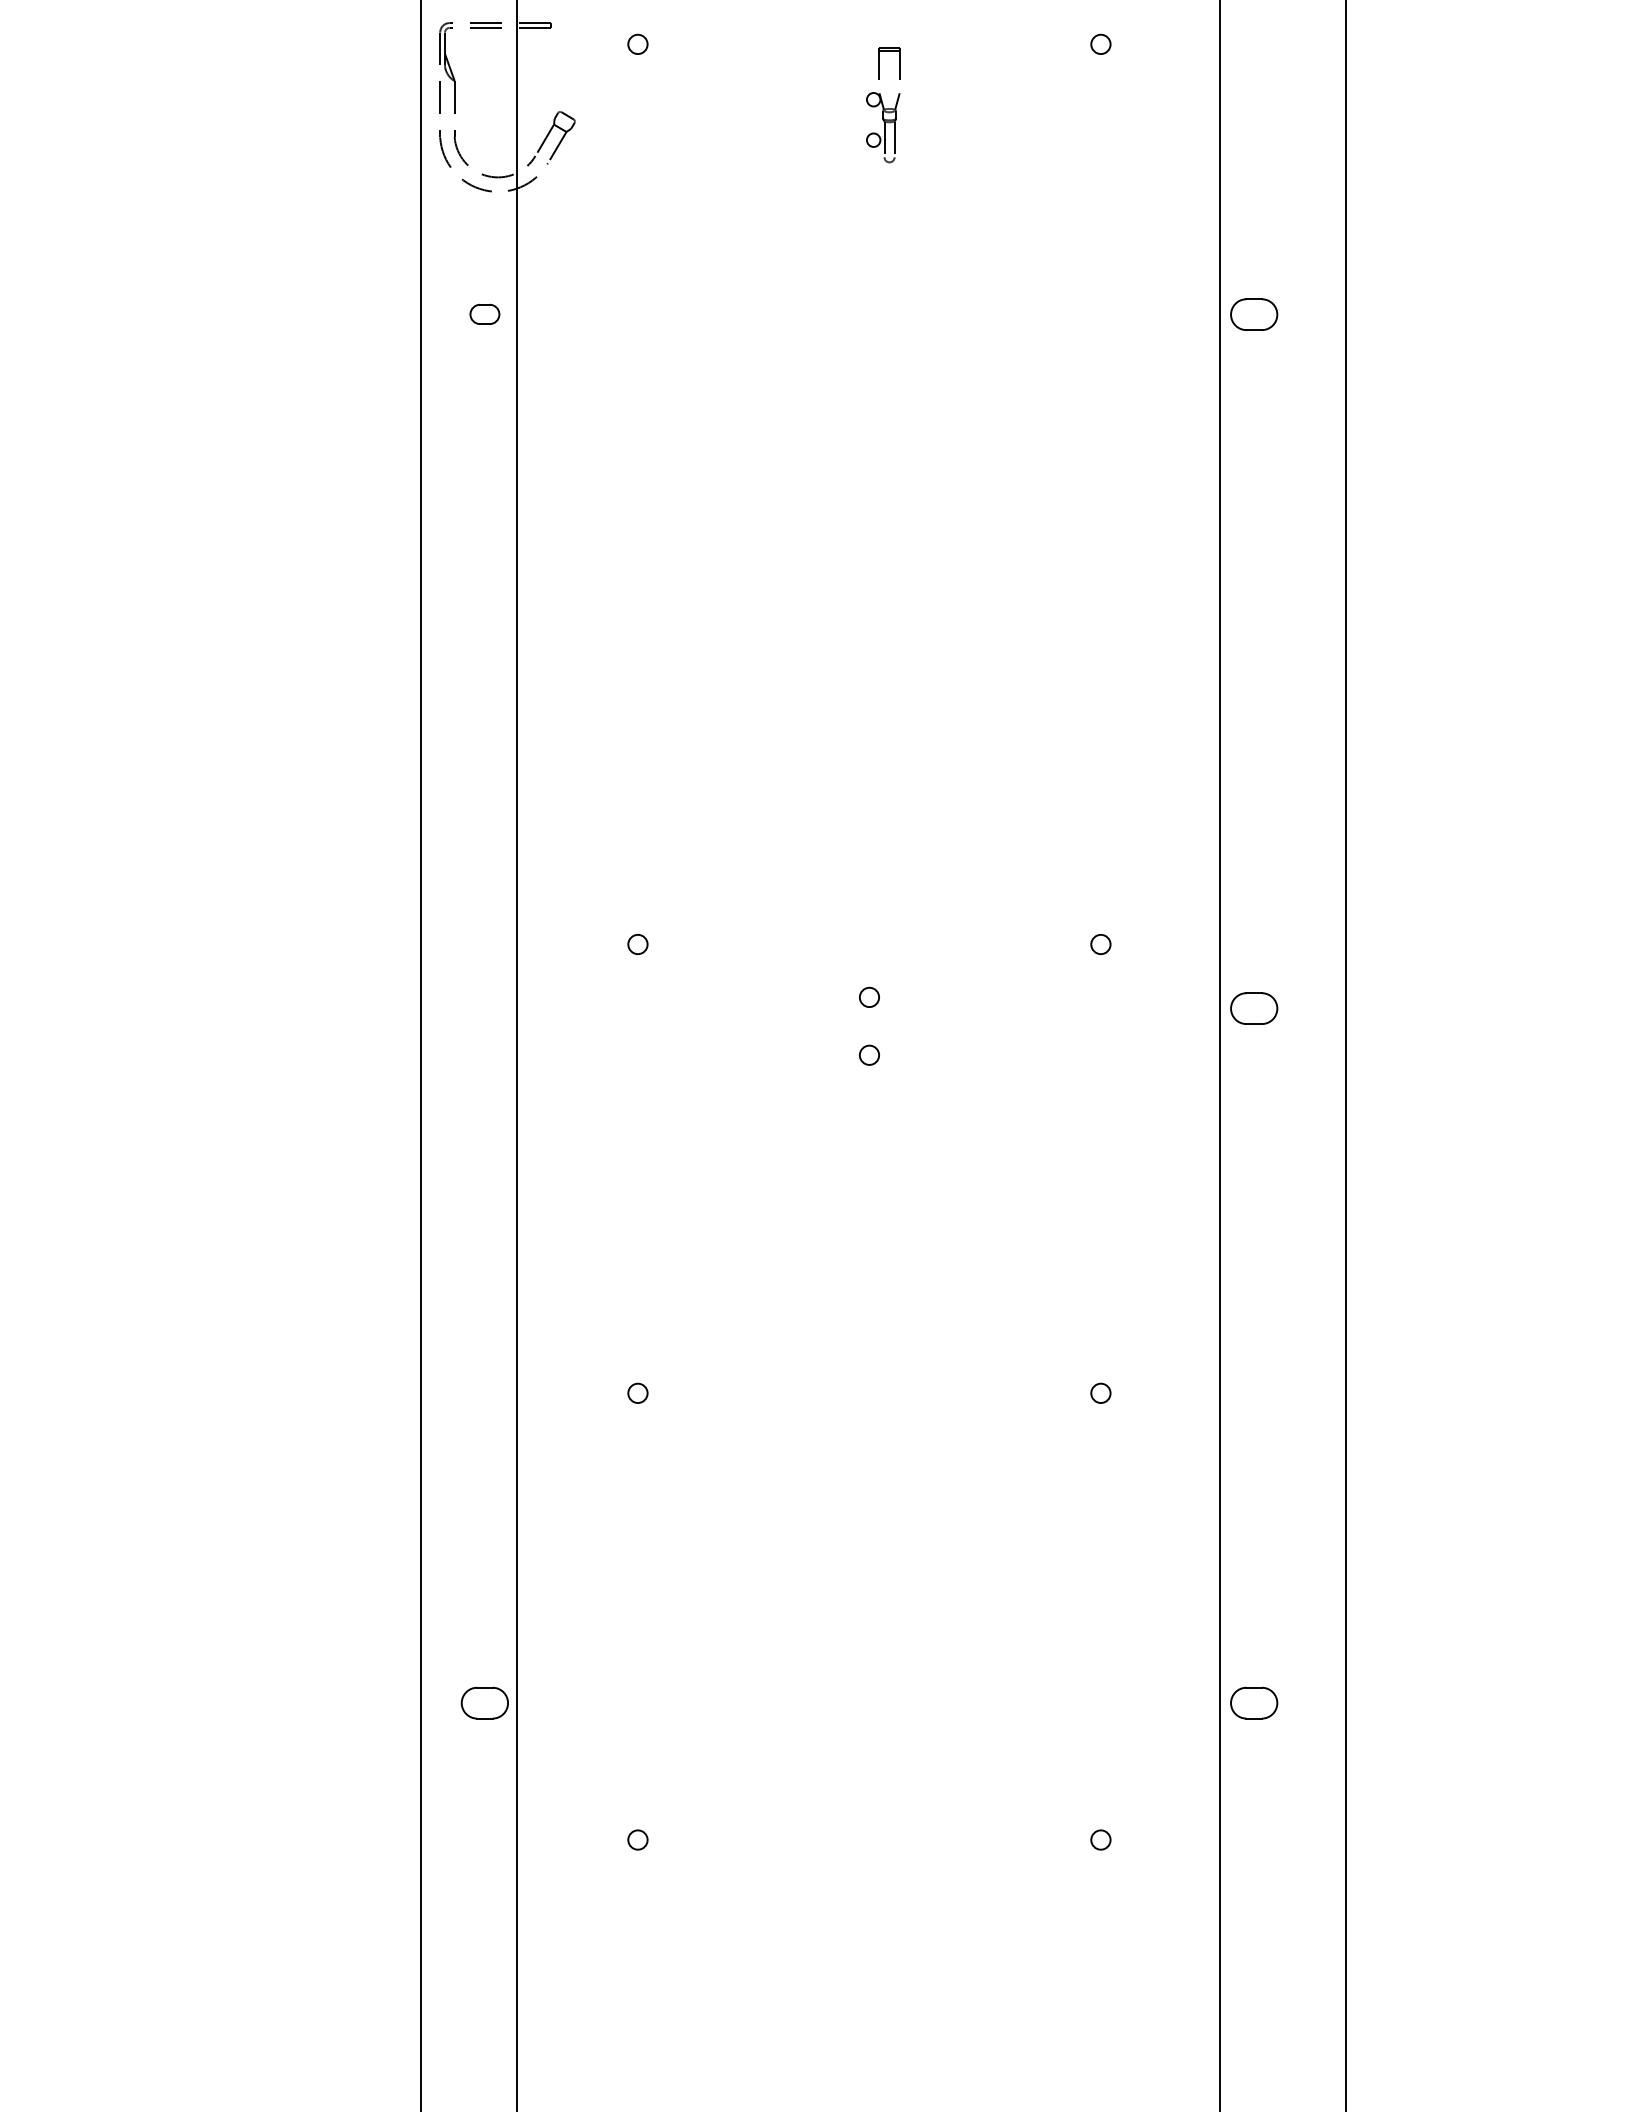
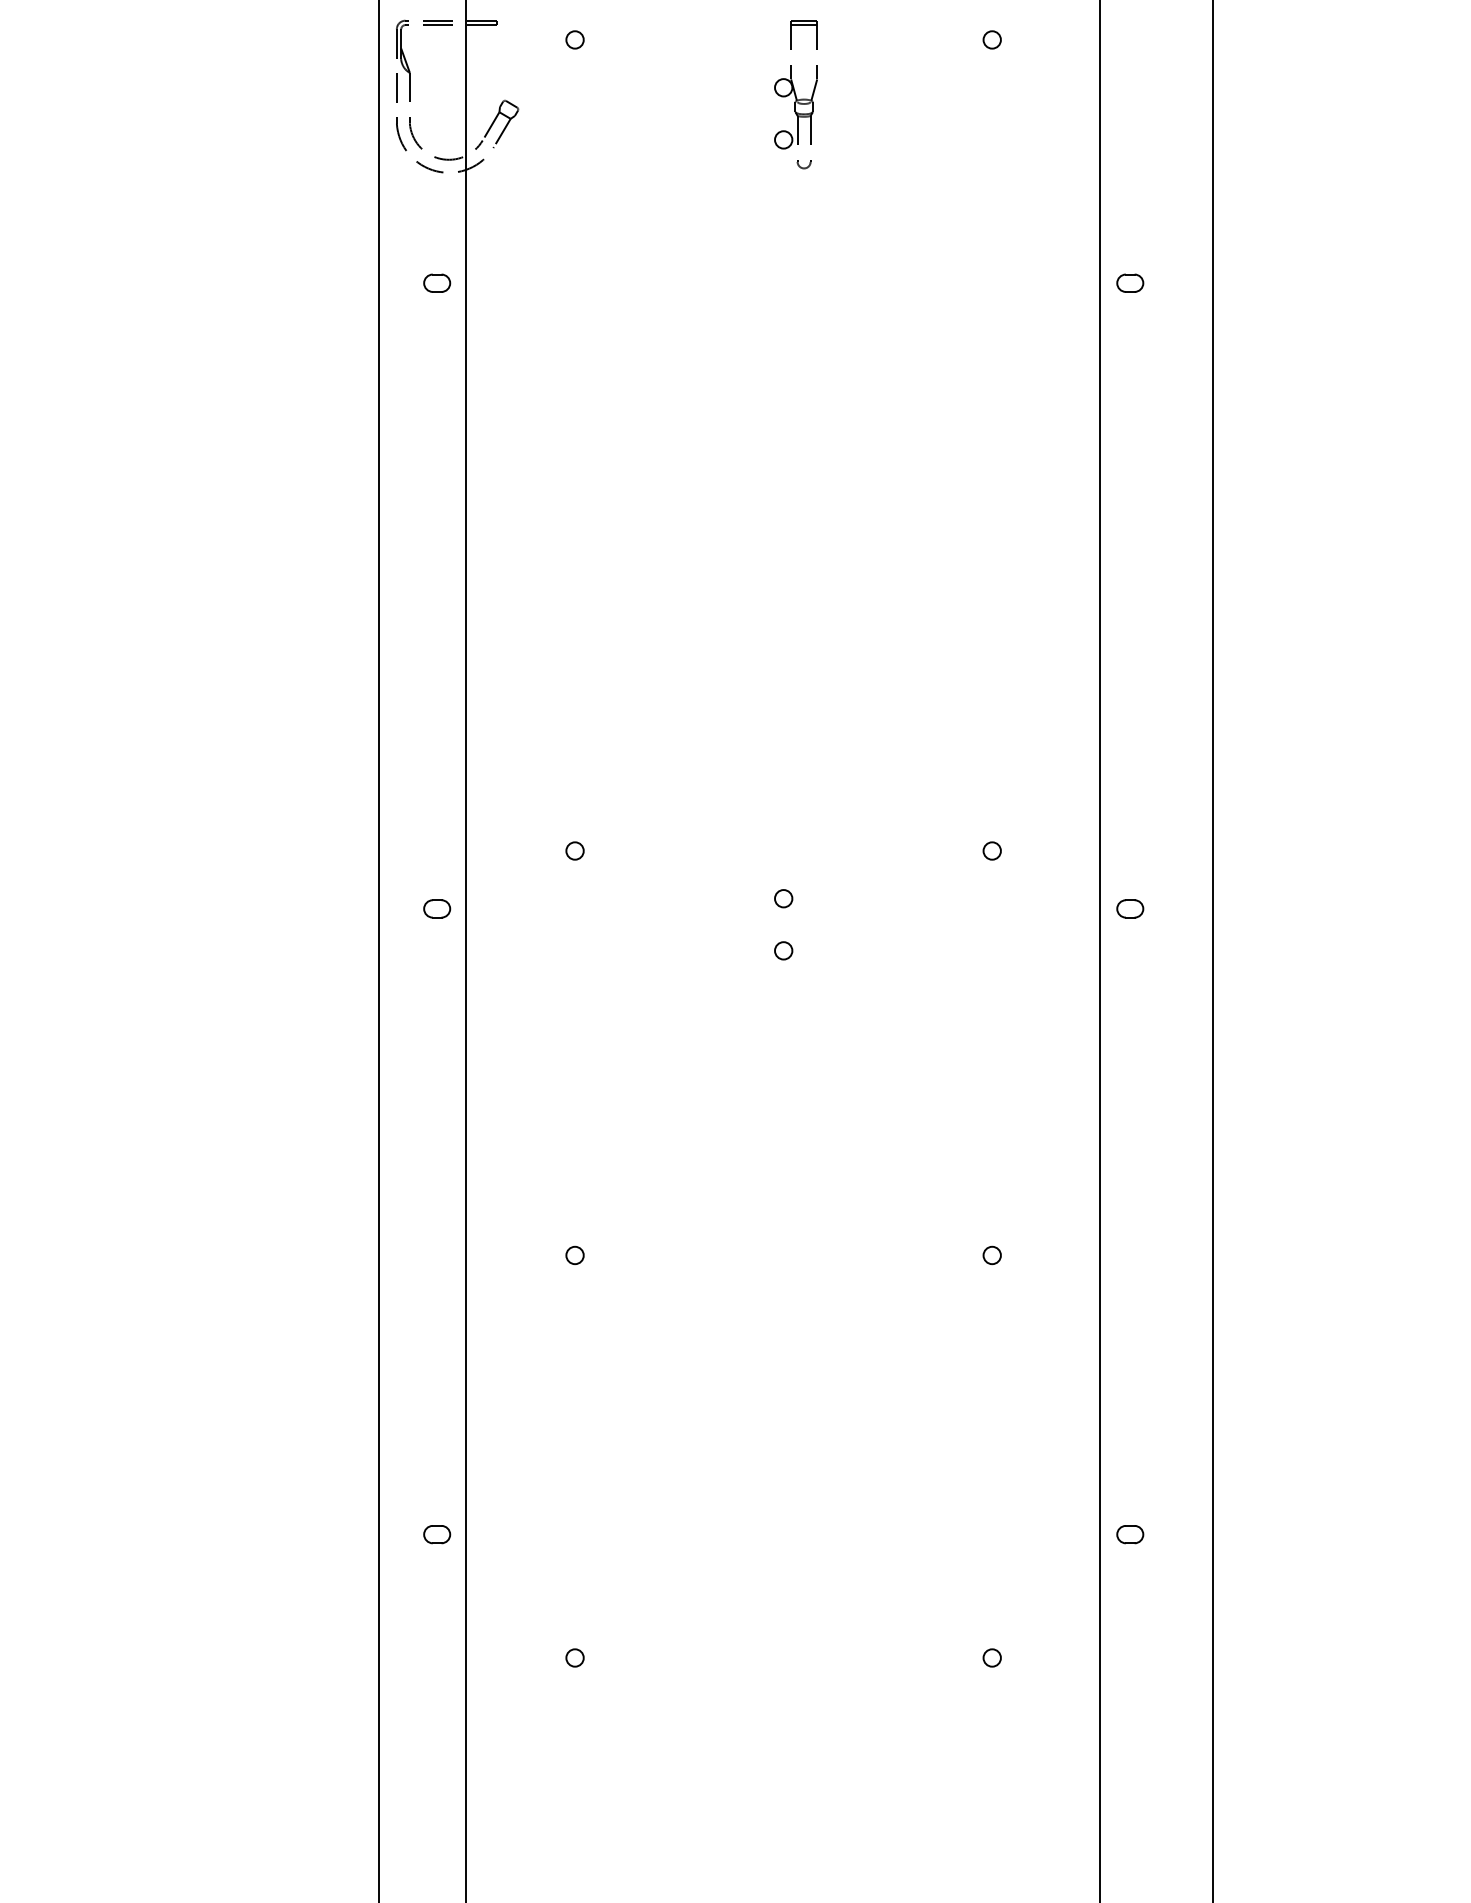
part: (883, 104) -> (796, 94), size x1.43
part: (1253, 313) -> (1129, 282), size x0.62
part: (484, 1008) -> (436, 908), added
part: (1253, 1008) -> (1129, 908), size x0.62
part: (484, 1702) -> (436, 1534), size x0.62
part: (1253, 1702) -> (1129, 1534), size x0.62

